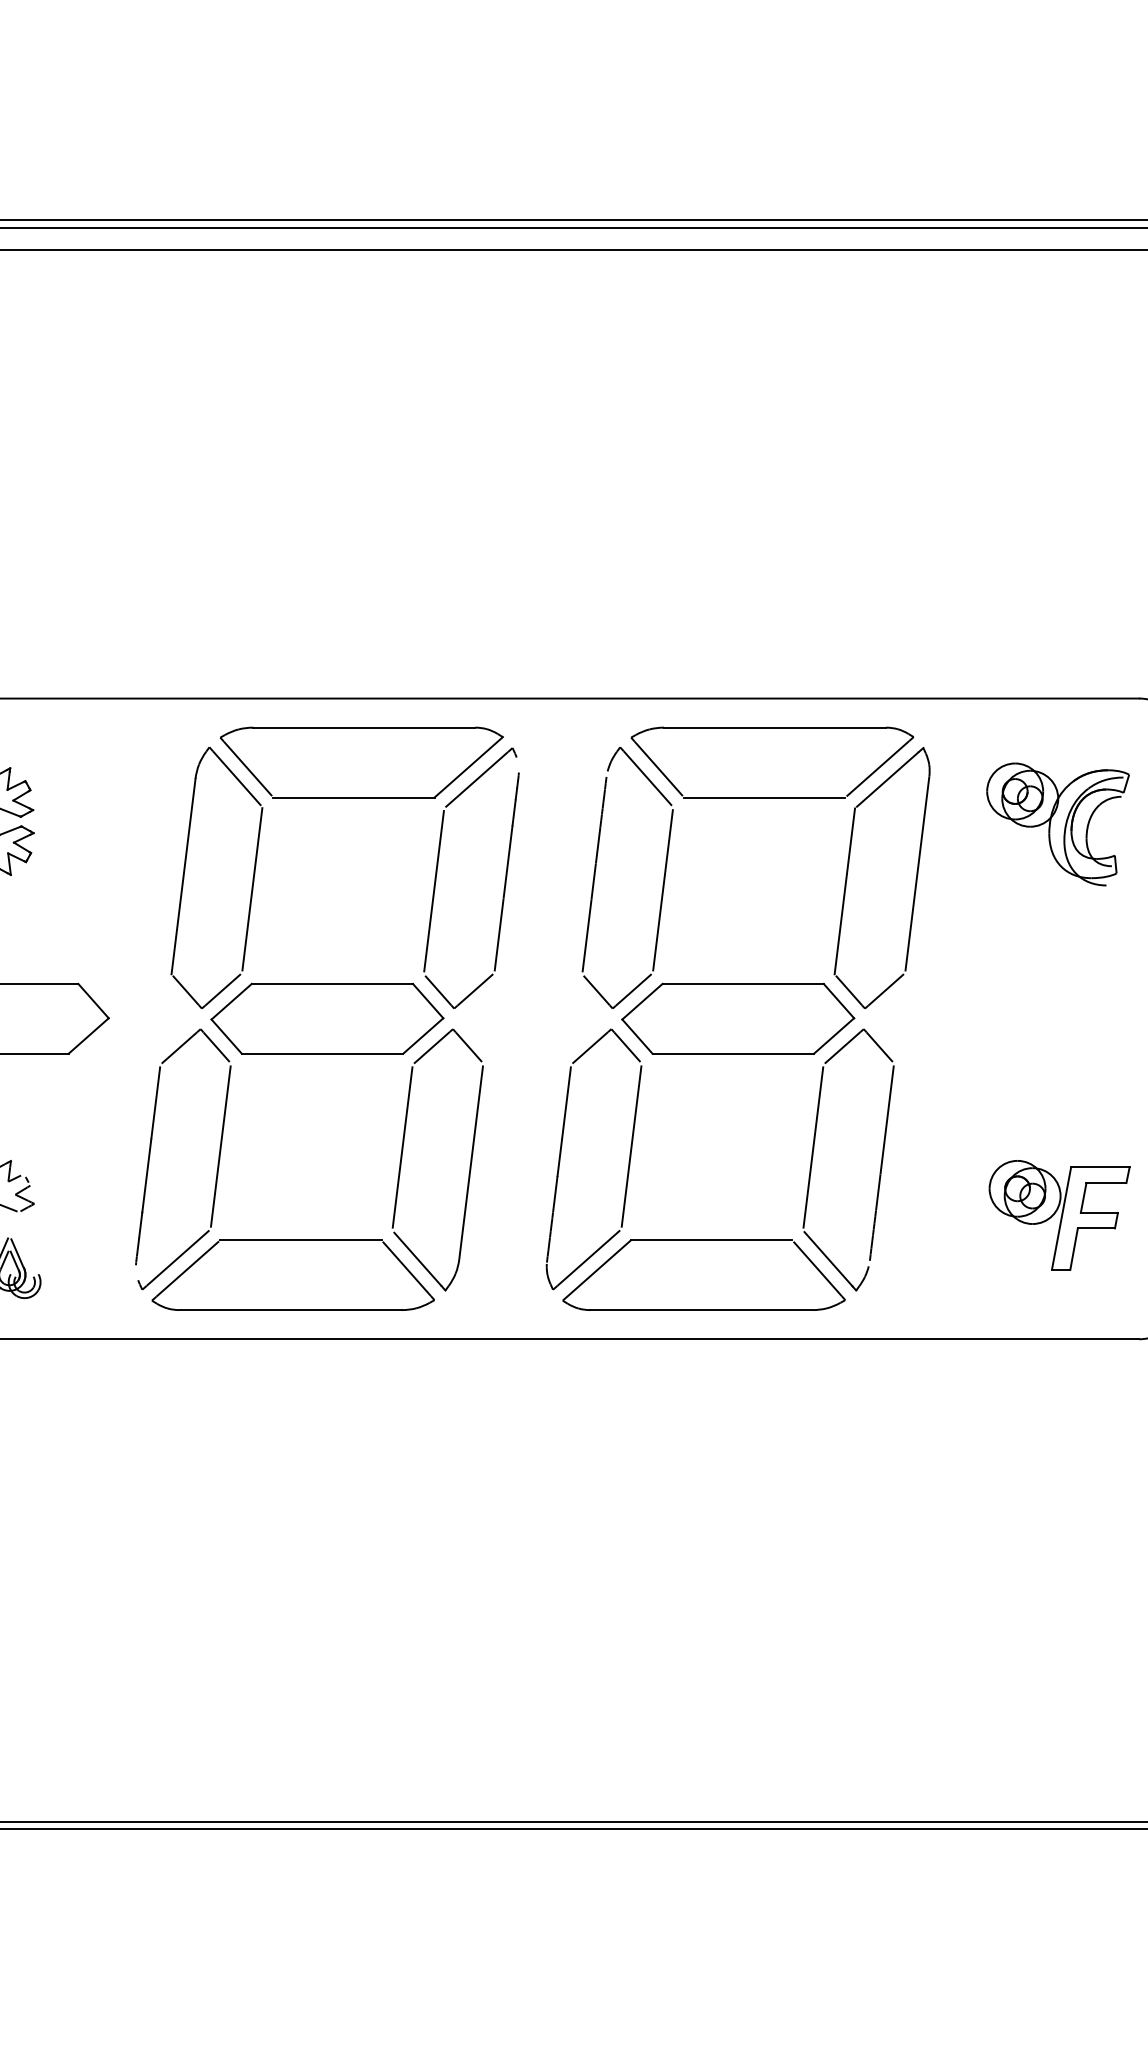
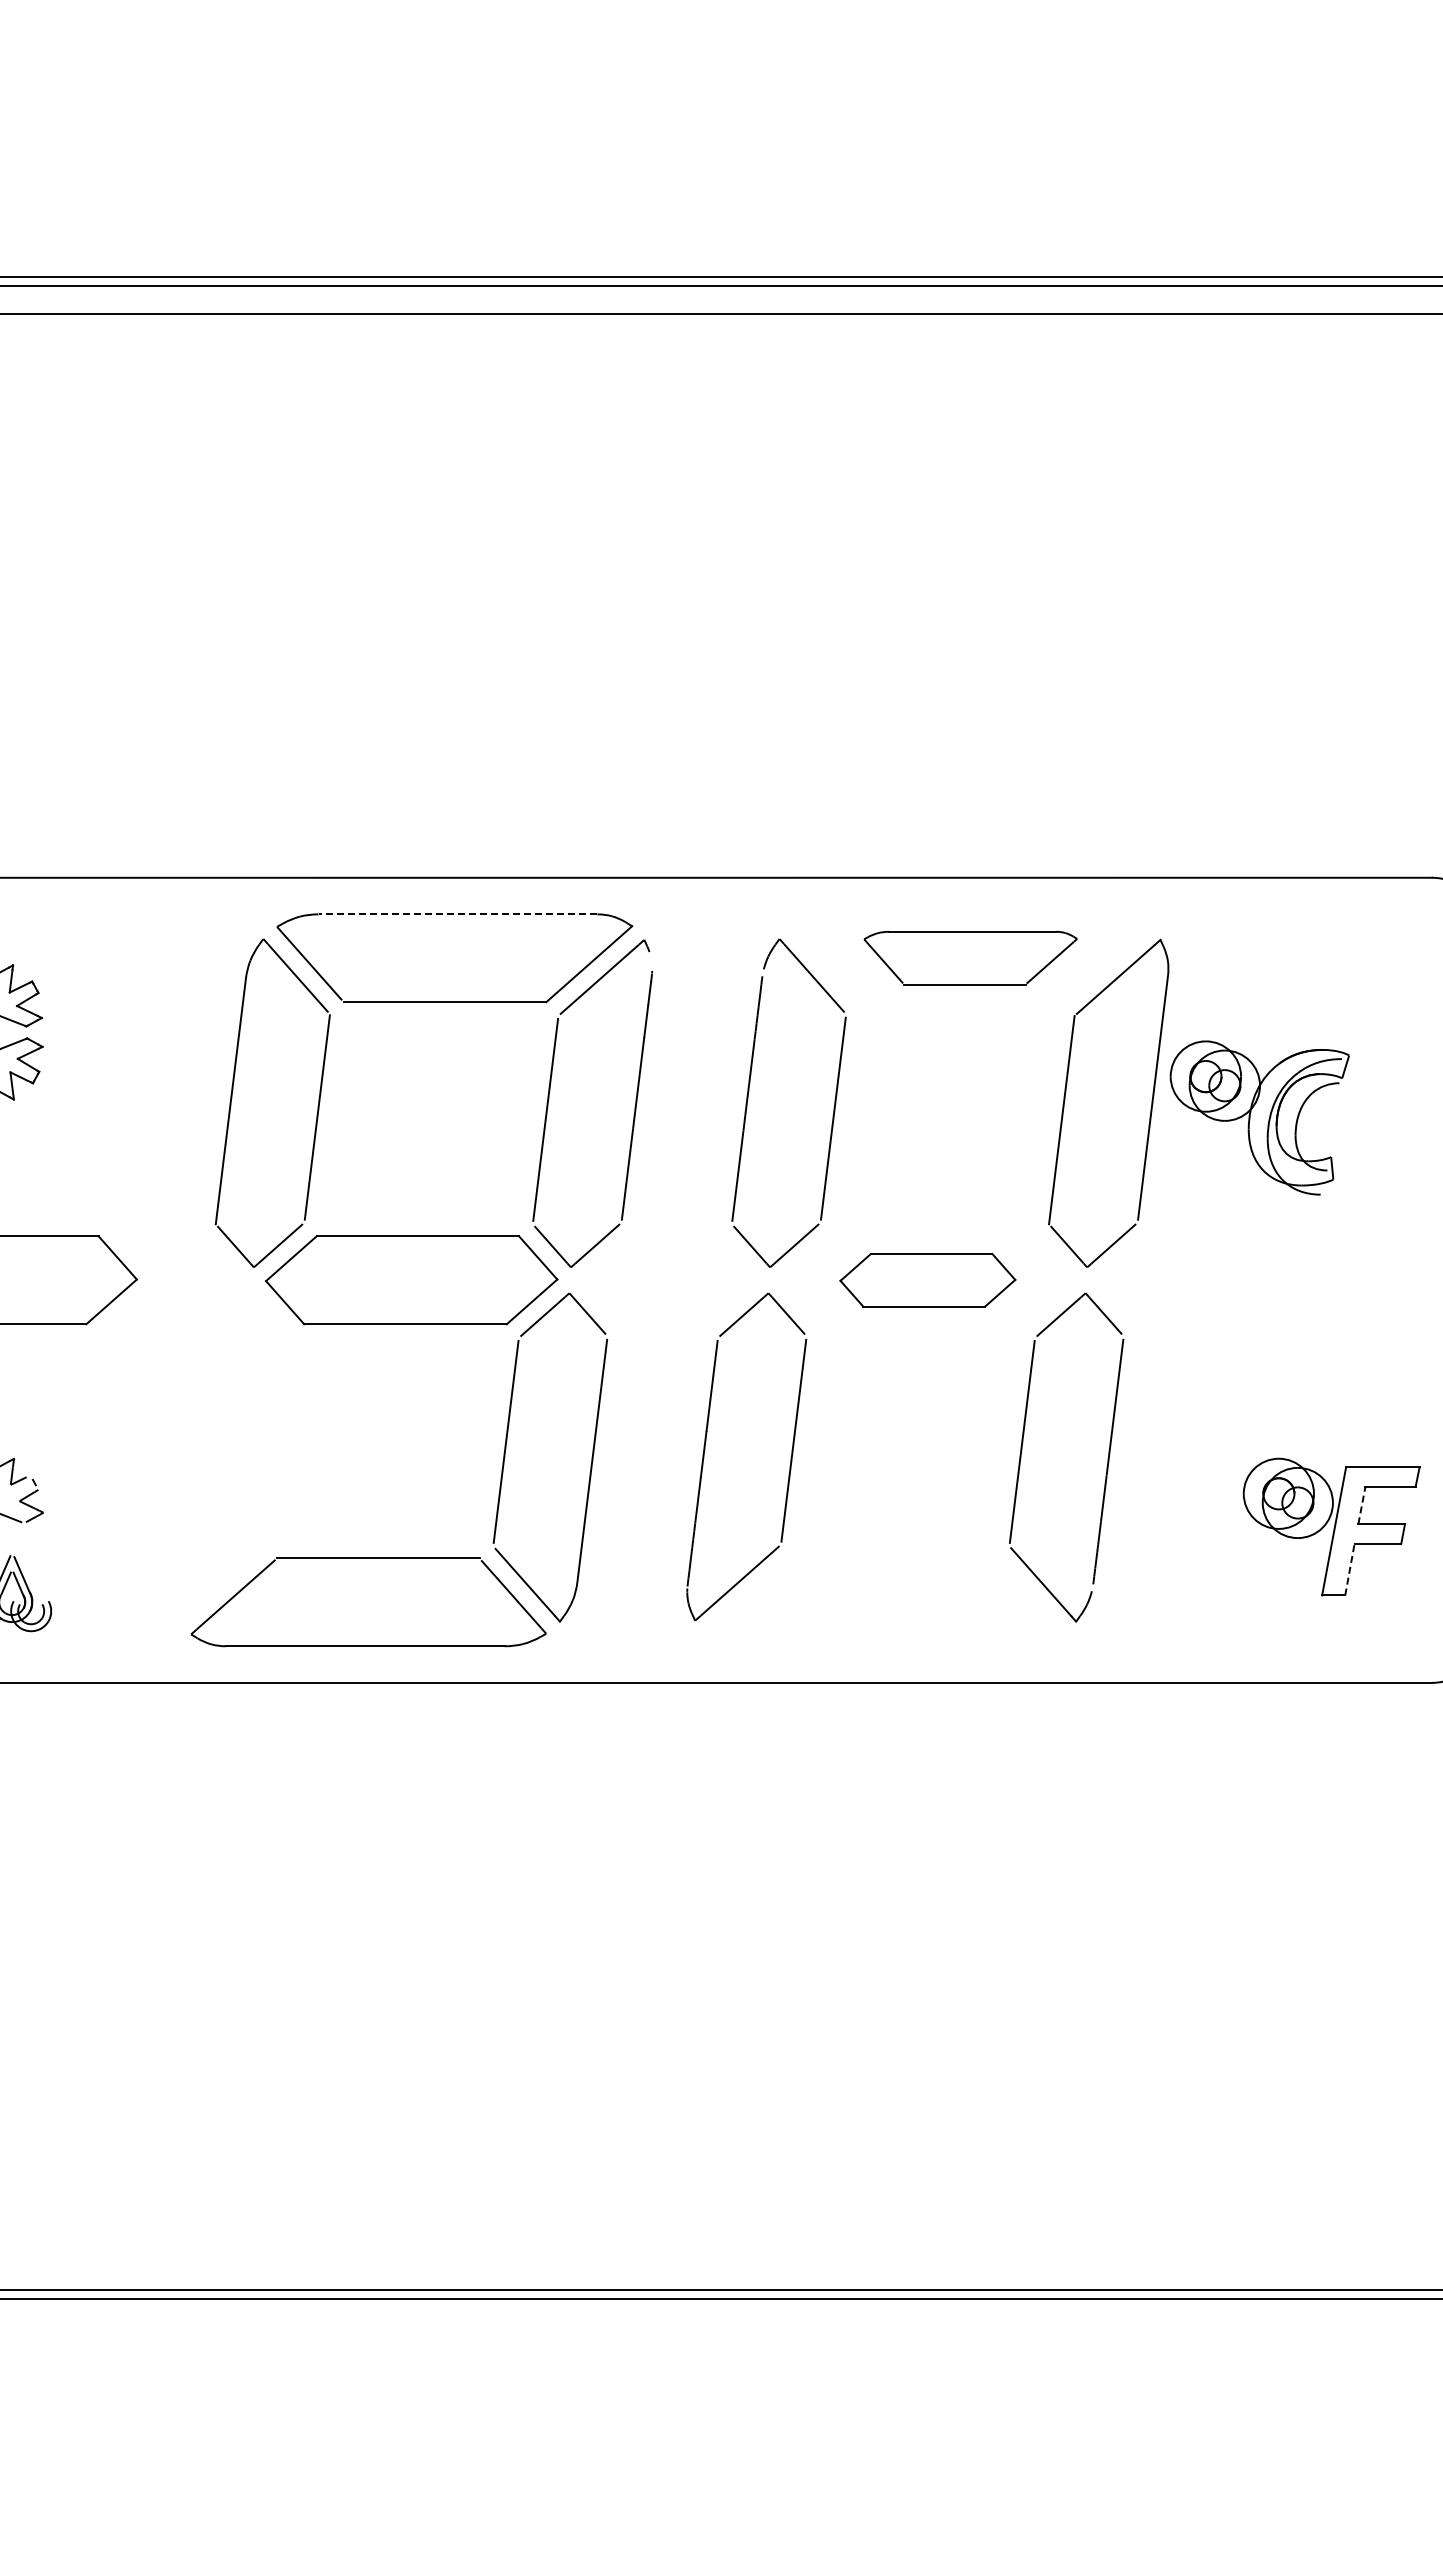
line: (363, 727) -> (457, 914), solid -> dashed
part: (772, 761) -> (970, 957), size x0.6
part: (1057, 824) -> (1259, 1117), moved
part: (737, 1019) -> (927, 1280), size x0.6
part: (150, 1152) -> (189, 1448), removed
line: (1084, 1197) -> (1362, 1504), solid -> dashed
line: (1074, 1248) -> (1350, 1568), solid -> dashed
part: (703, 1309) -> (884, 1645), removed

